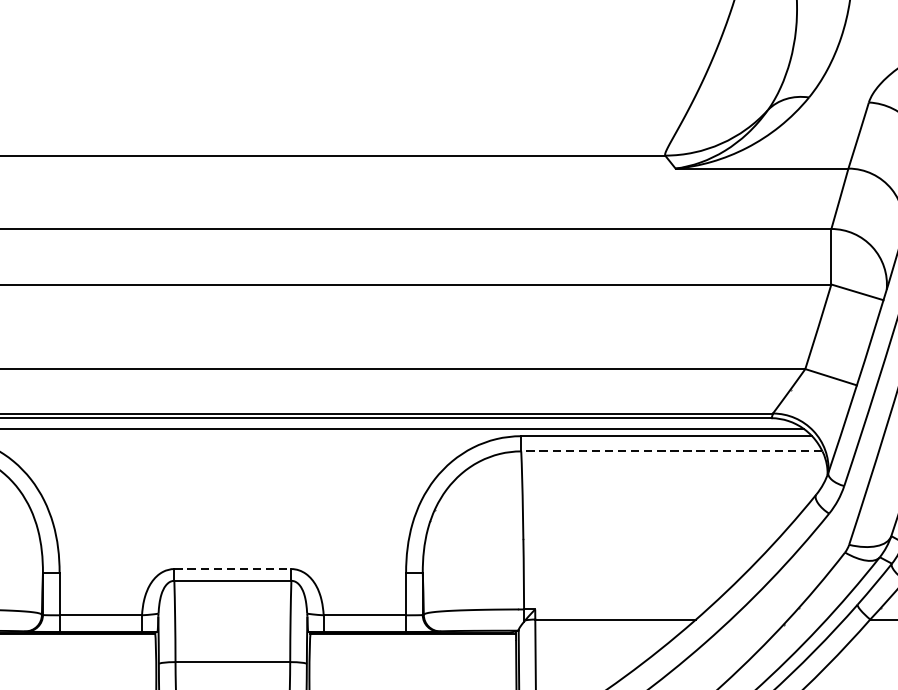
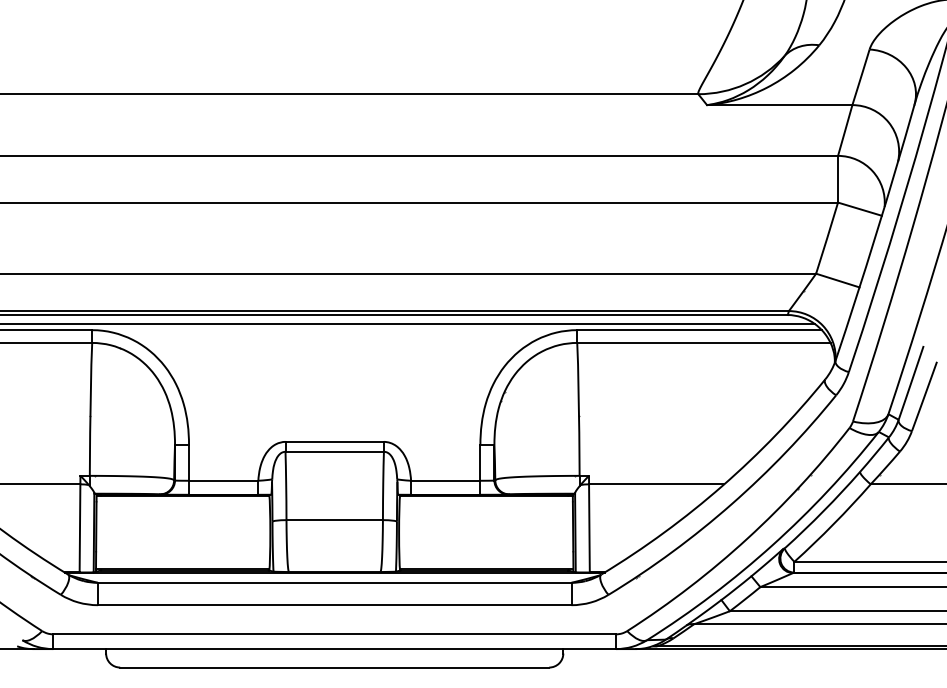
line: (671, 450) -> (703, 342), dashed -> solid
line: (233, 568) -> (335, 441), dashed -> solid

